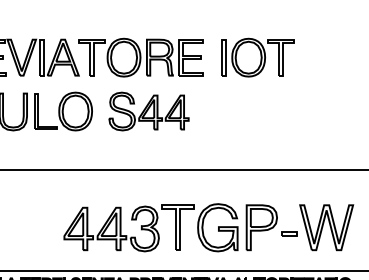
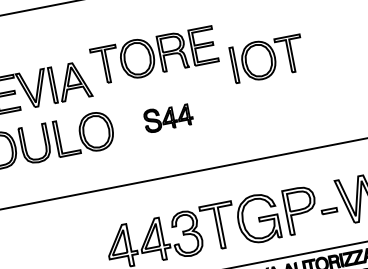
part: (140, 57) -> (153, 55), moved
part: (257, 57) -> (267, 58), moved
part: (148, 111) -> (167, 117), size x0.6

